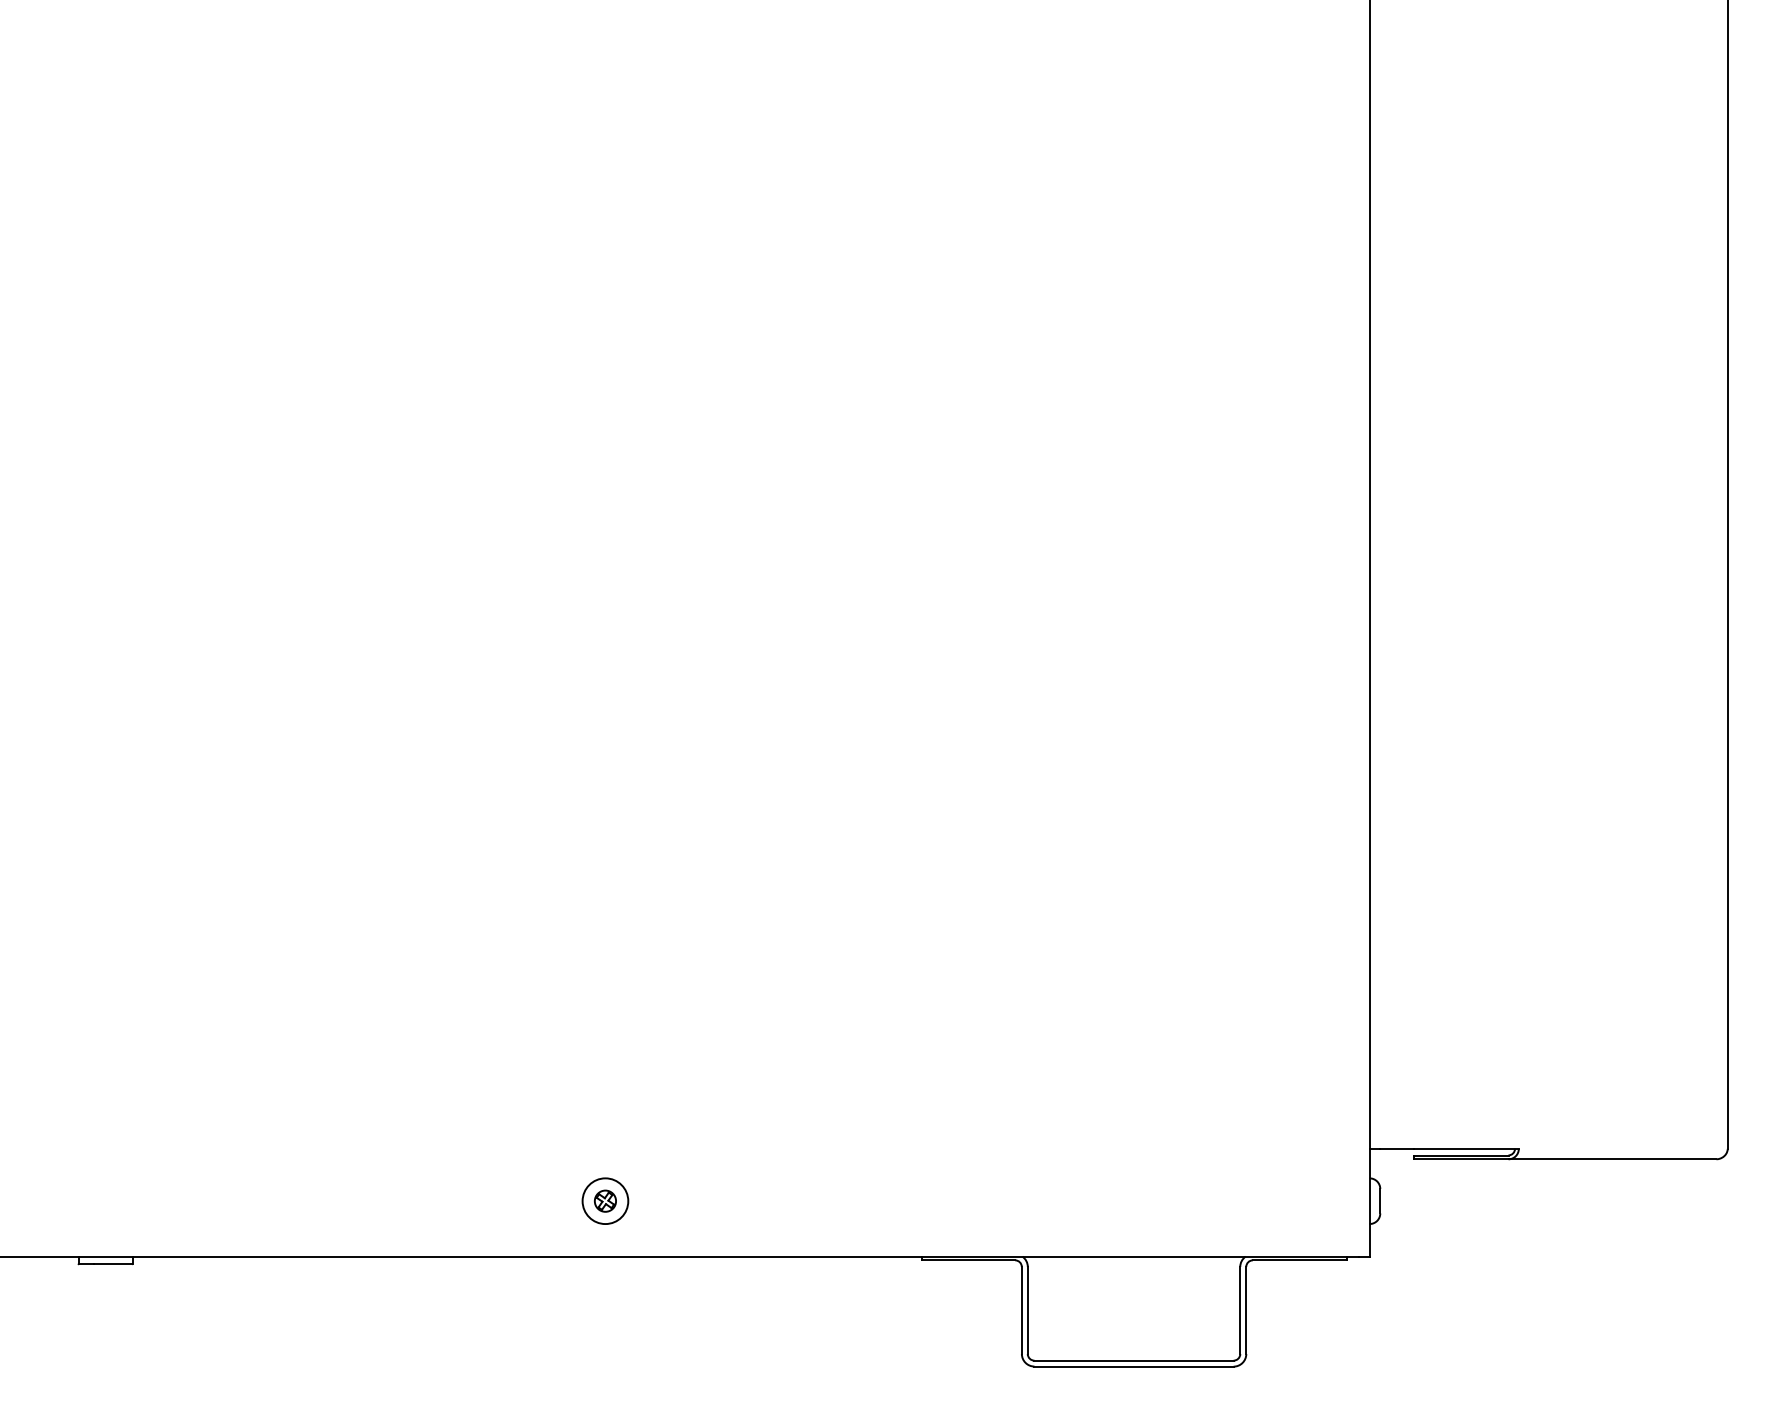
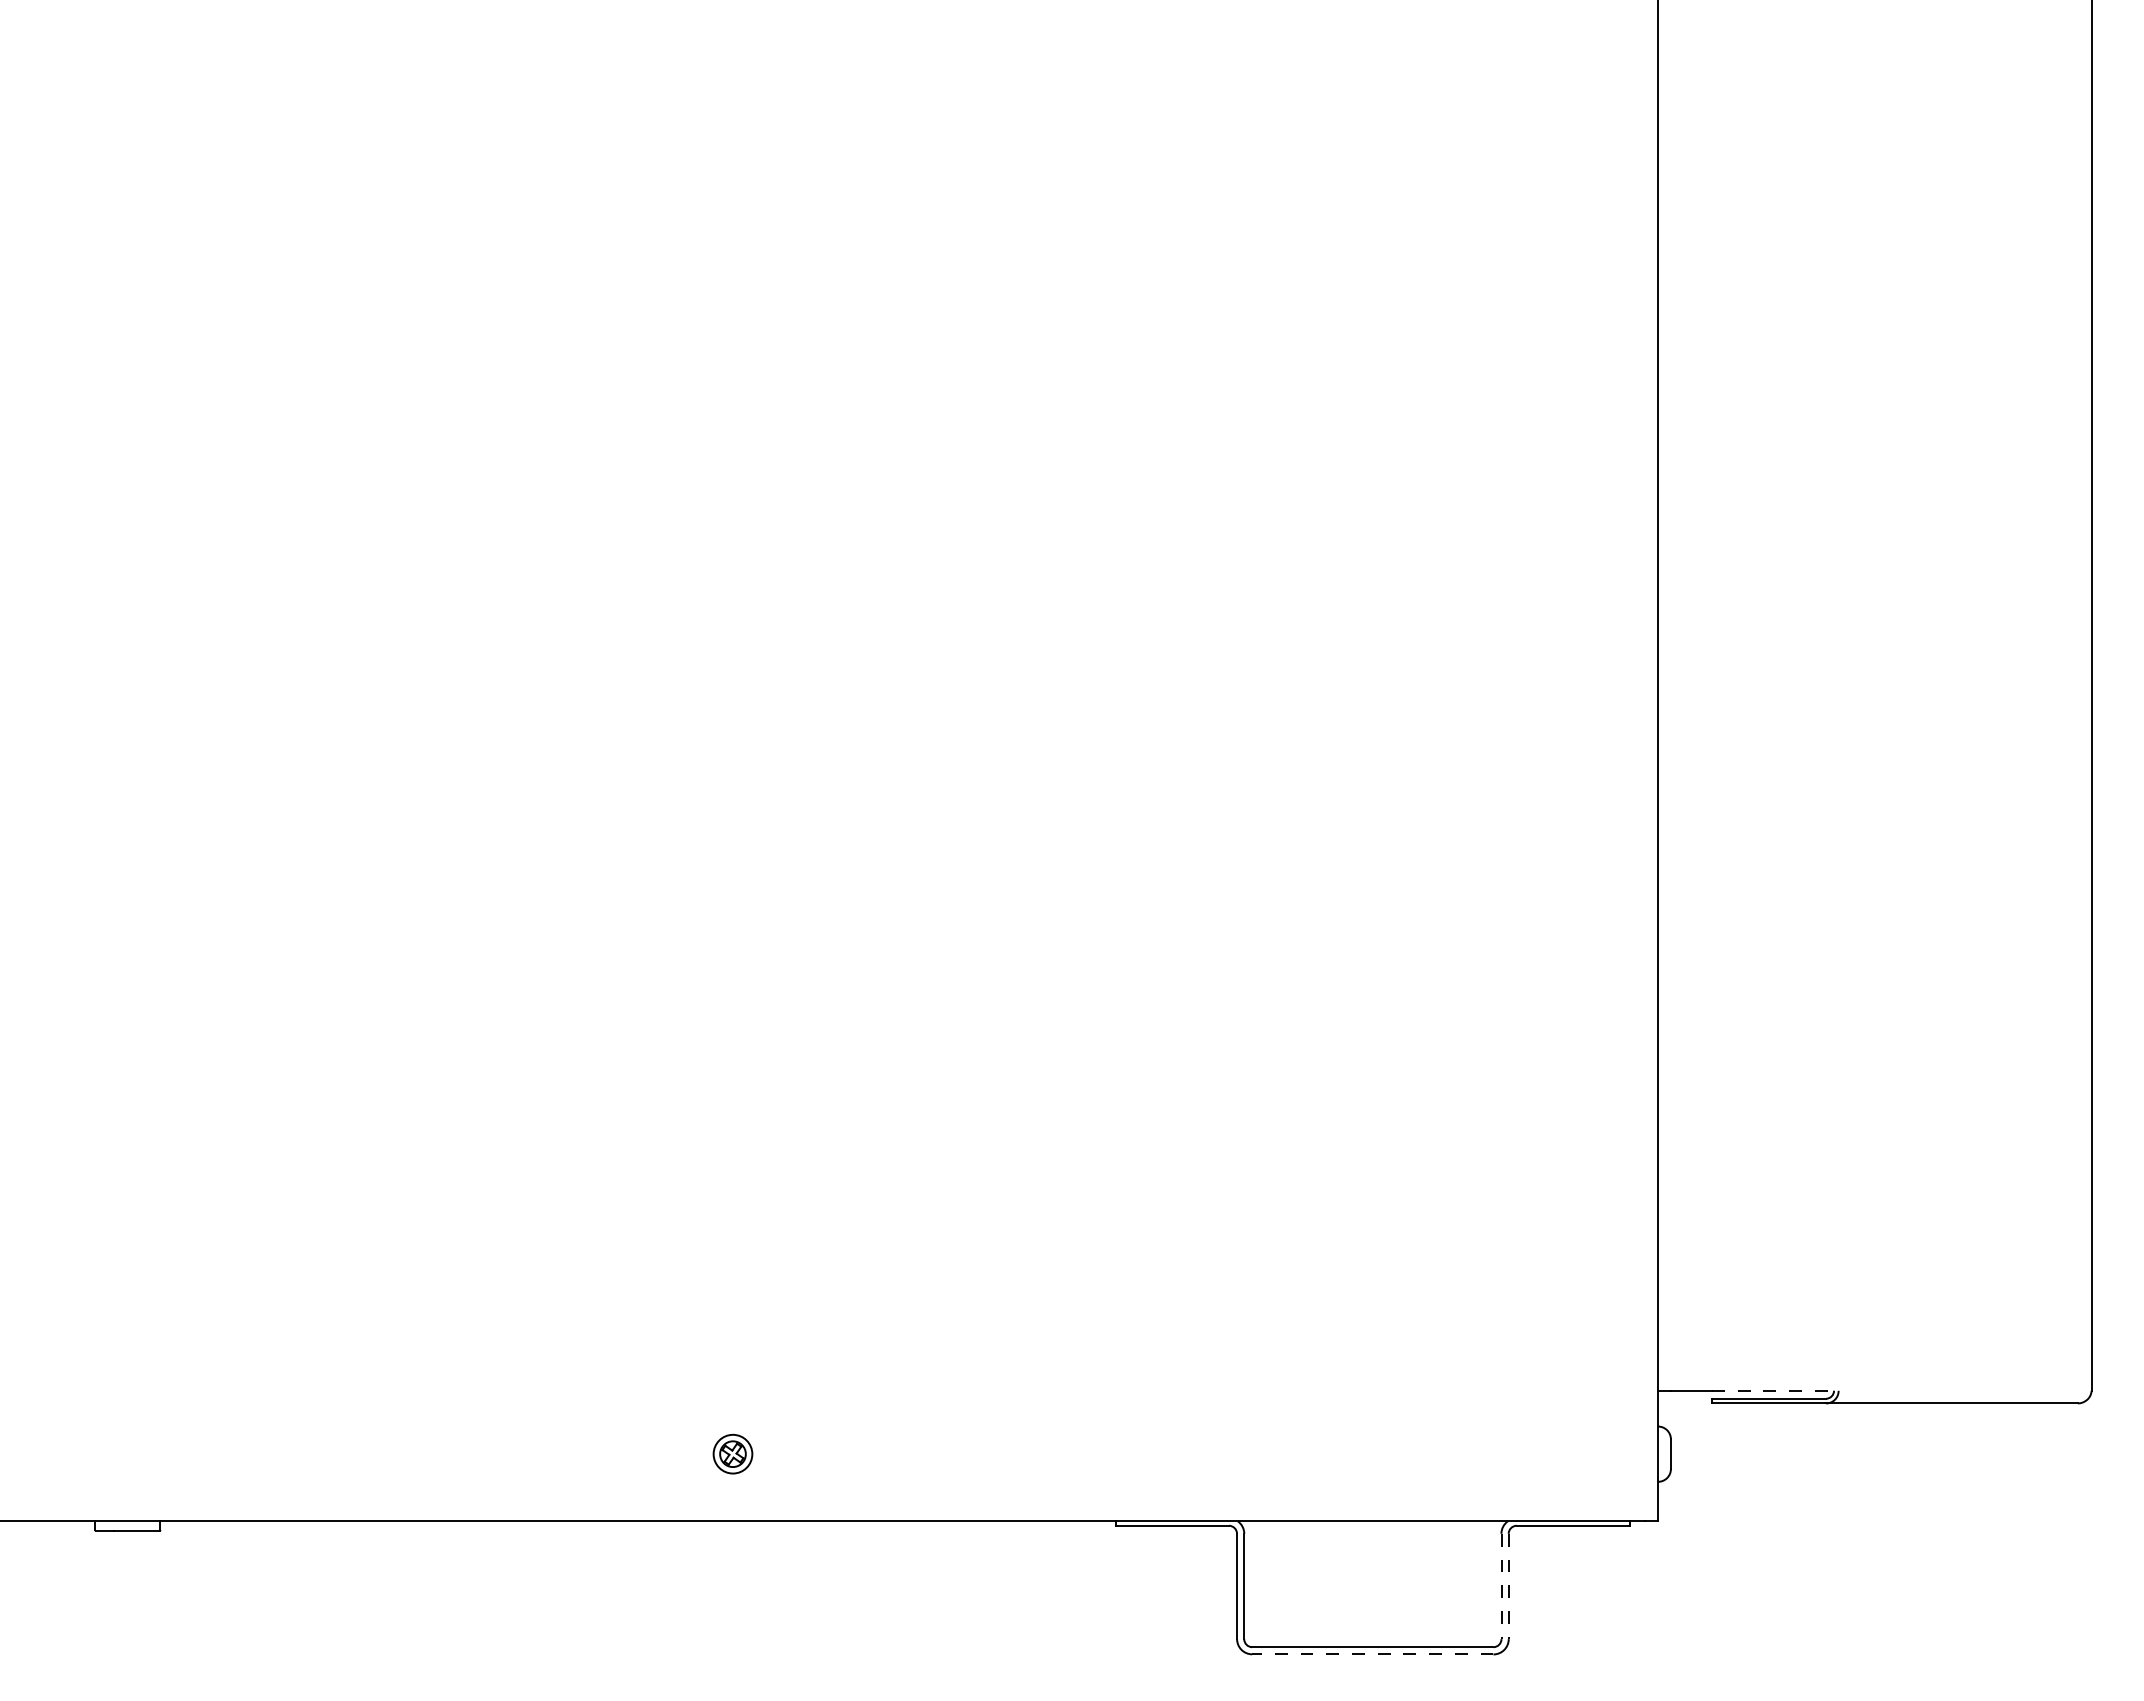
line: (1466, 1148) -> (1775, 1390), solid -> dashed
circle: (605, 1200) -> (732, 1453), size x0.7
line: (1240, 1310) -> (1501, 1586), solid -> dashed
line: (1246, 1310) -> (1508, 1586), solid -> dashed
line: (1133, 1366) -> (1372, 1654), solid -> dashed

